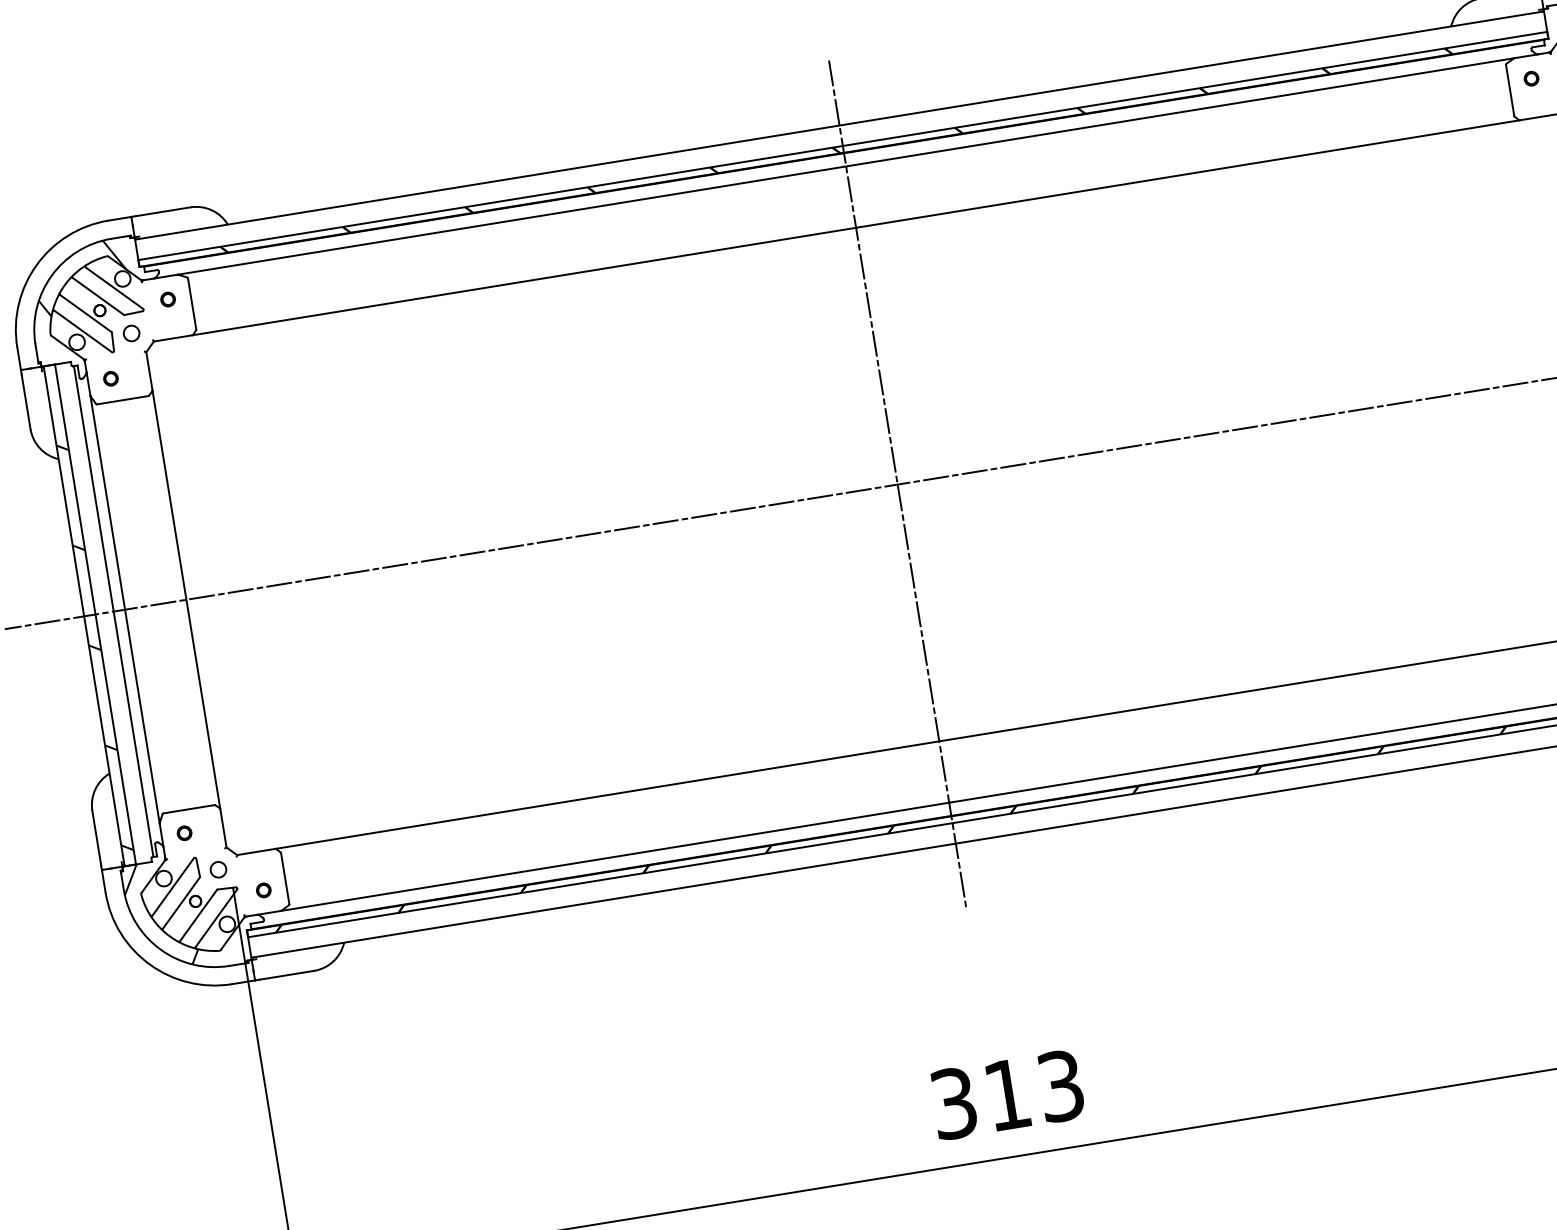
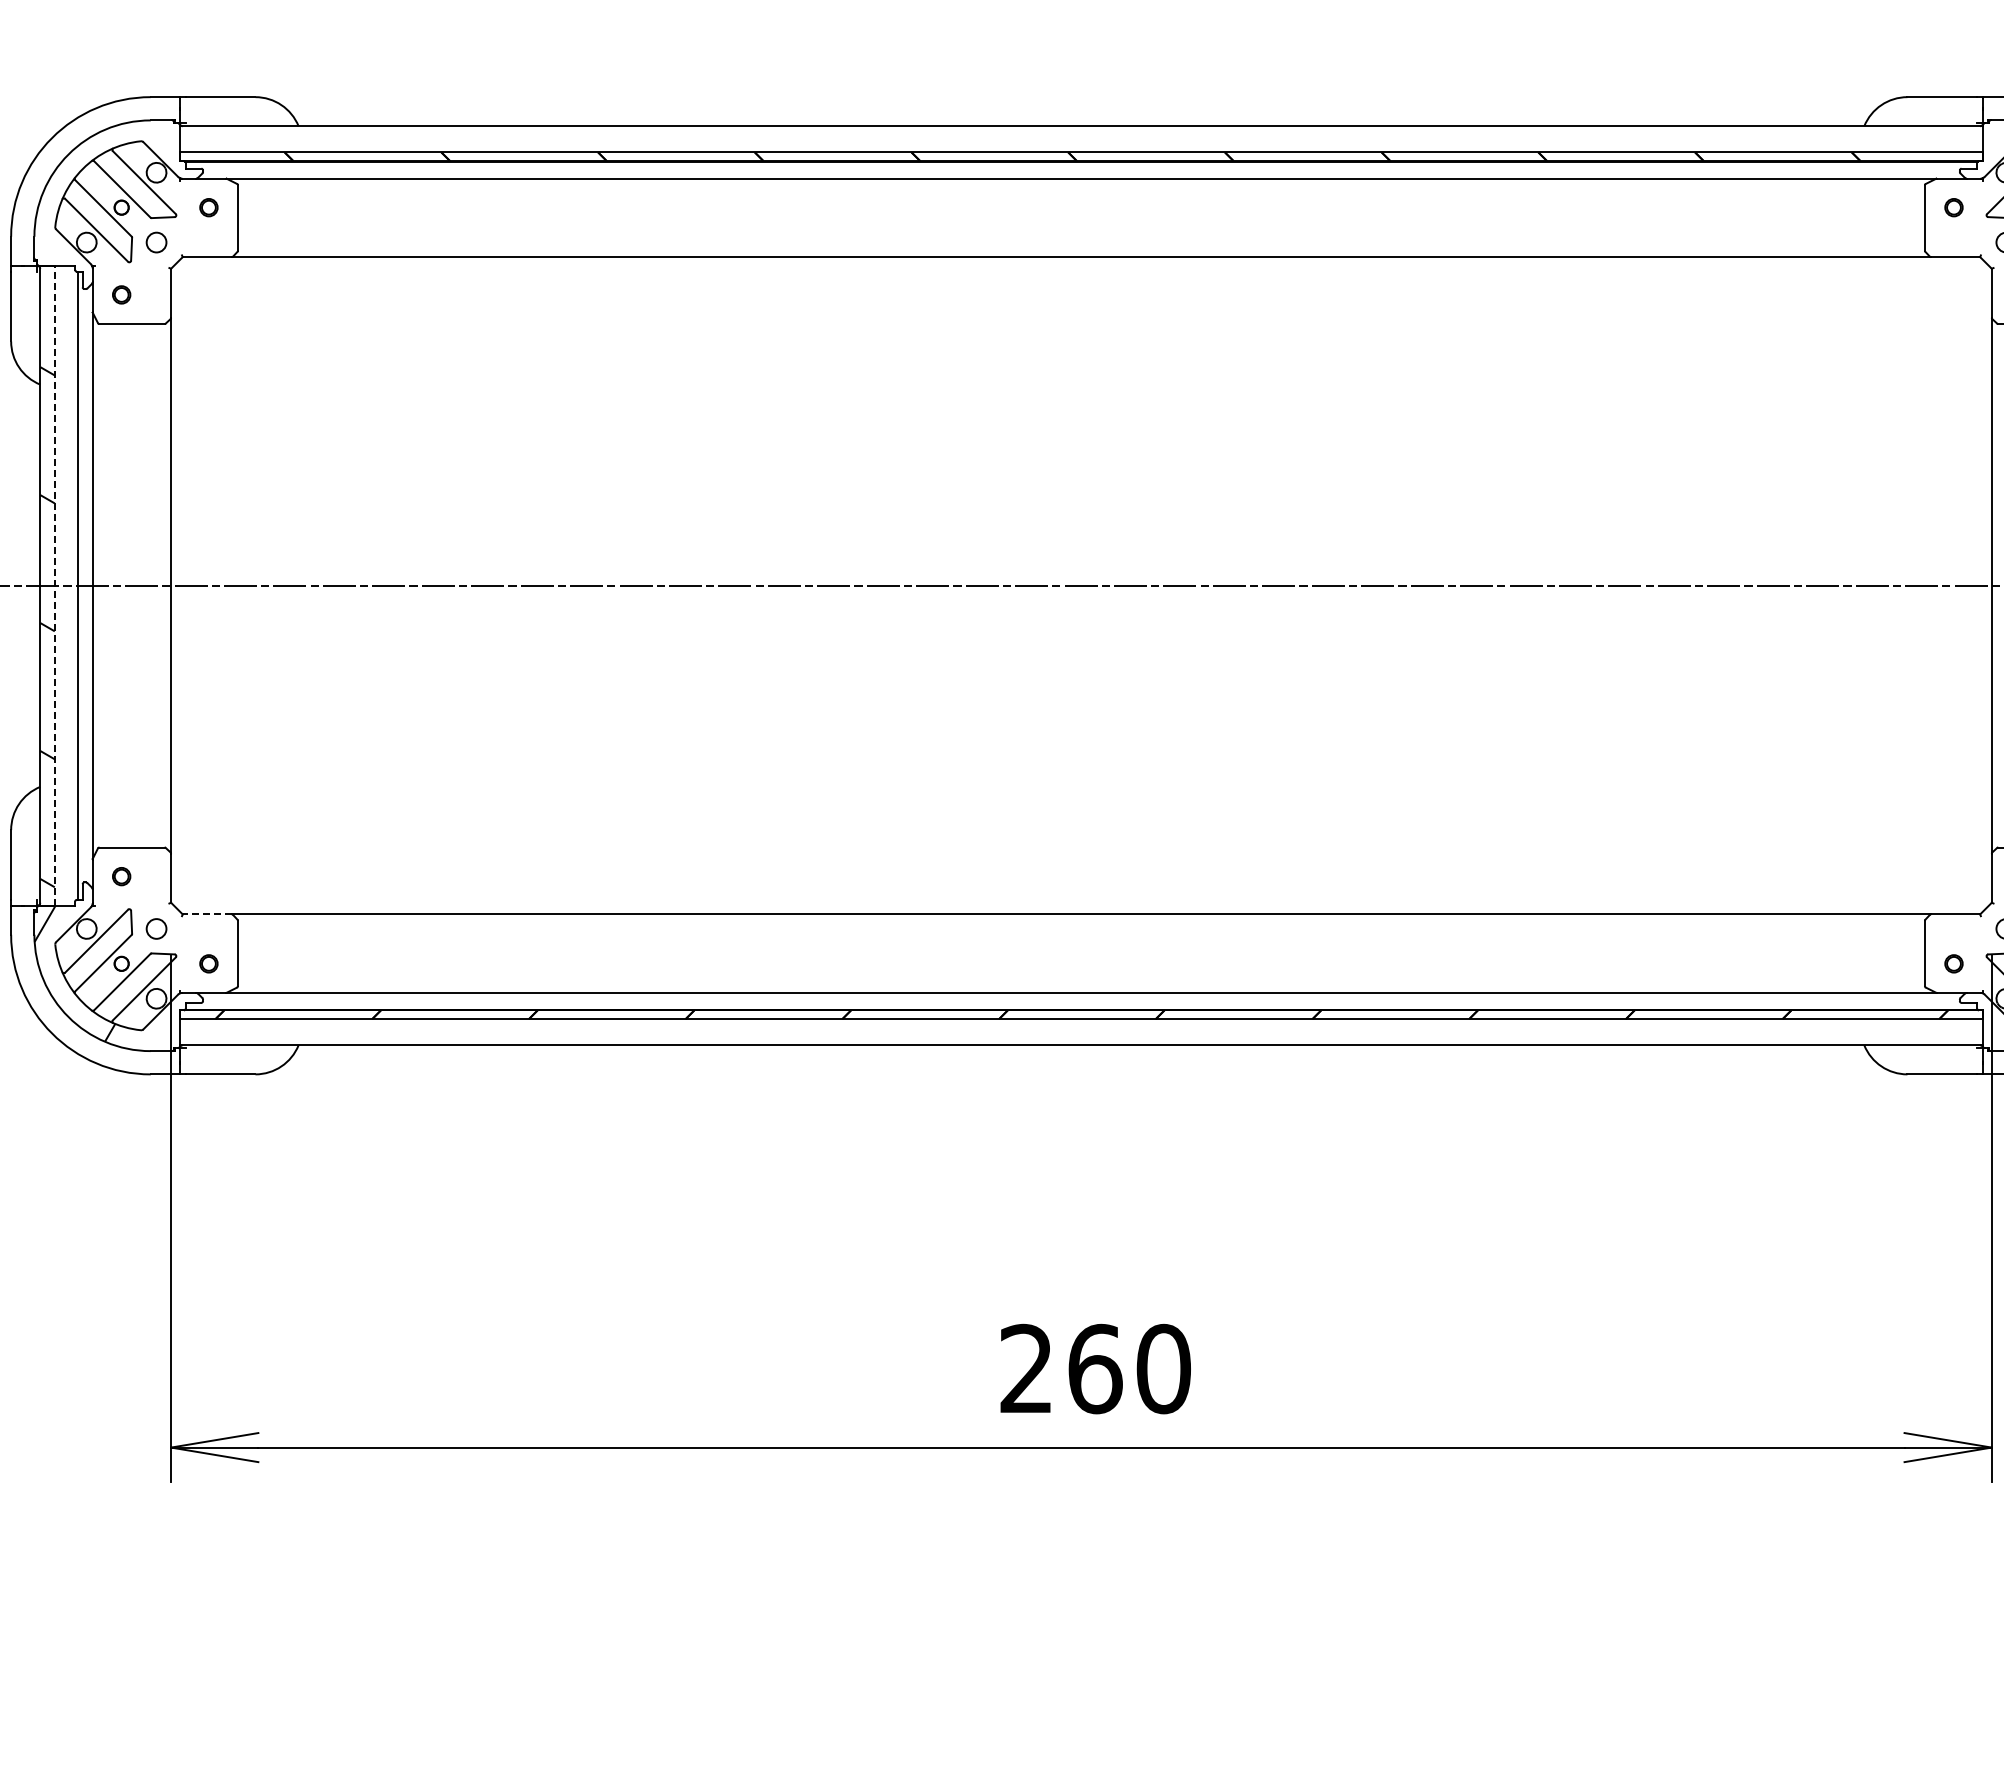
hatch: (80, 277) -> (104, 162), removed
line: (897, 485) -> (1081, 586), removed
line: (95, 614) -> (54, 585), solid -> dashed
line: (256, 852) -> (207, 914), solid -> dashed
text: (1007, 1094) -> (1095, 1368), 313 -> 260

